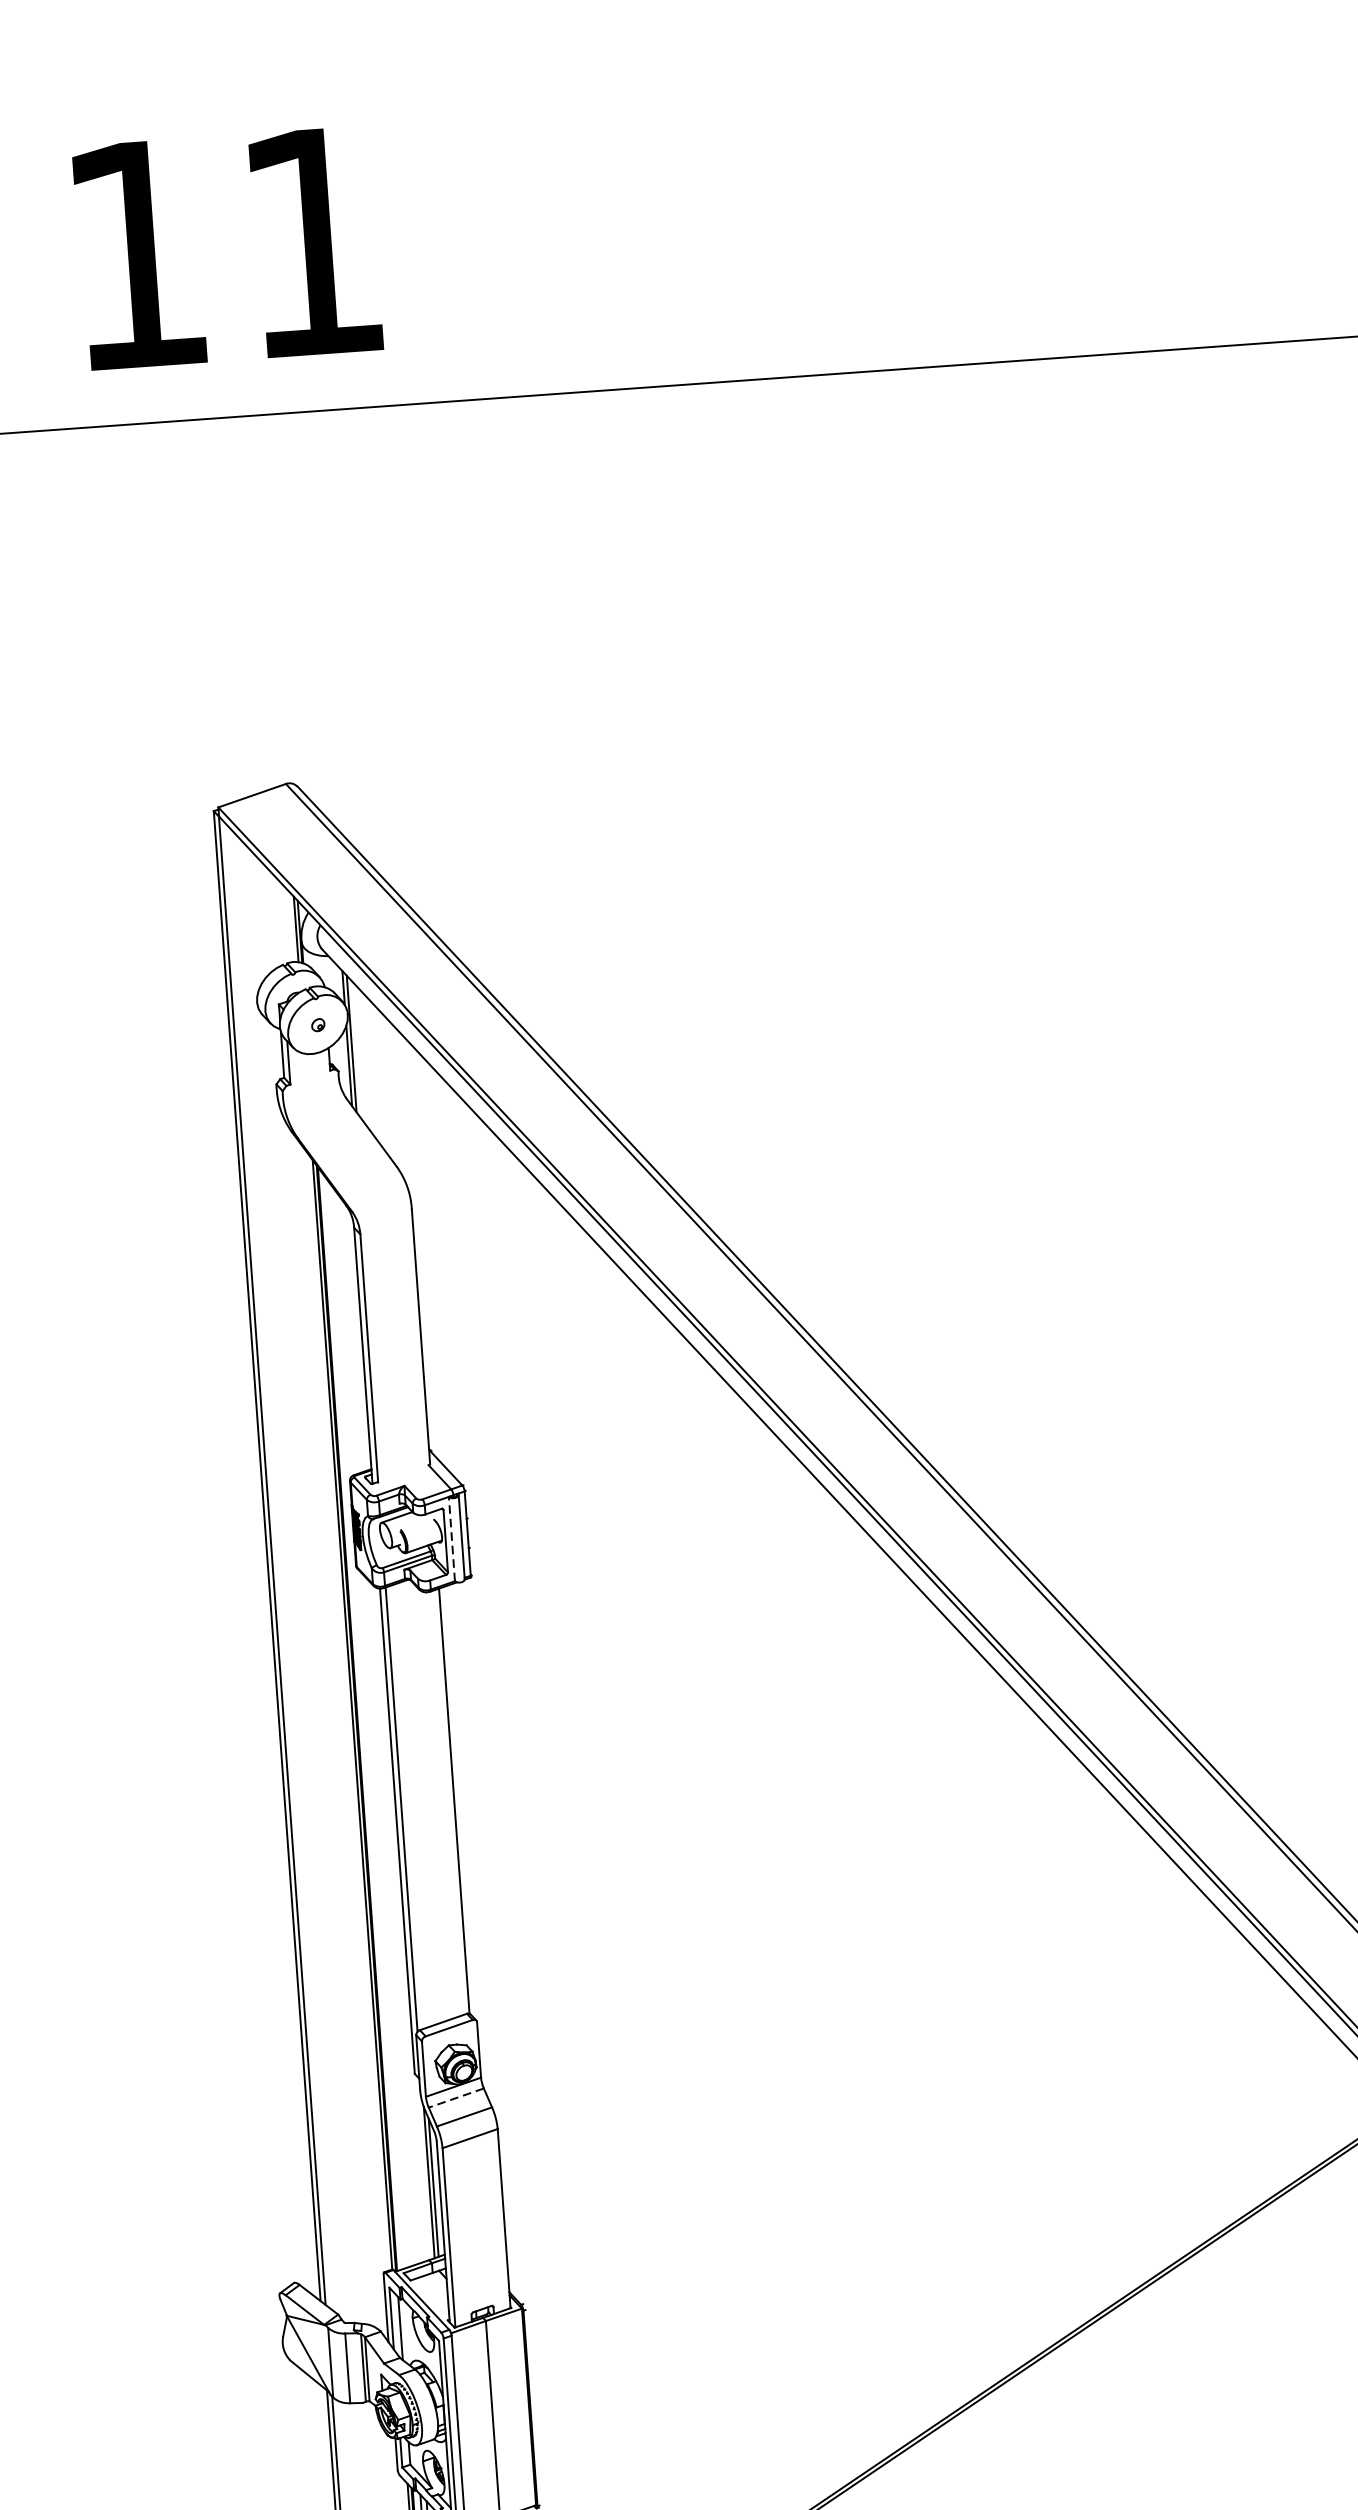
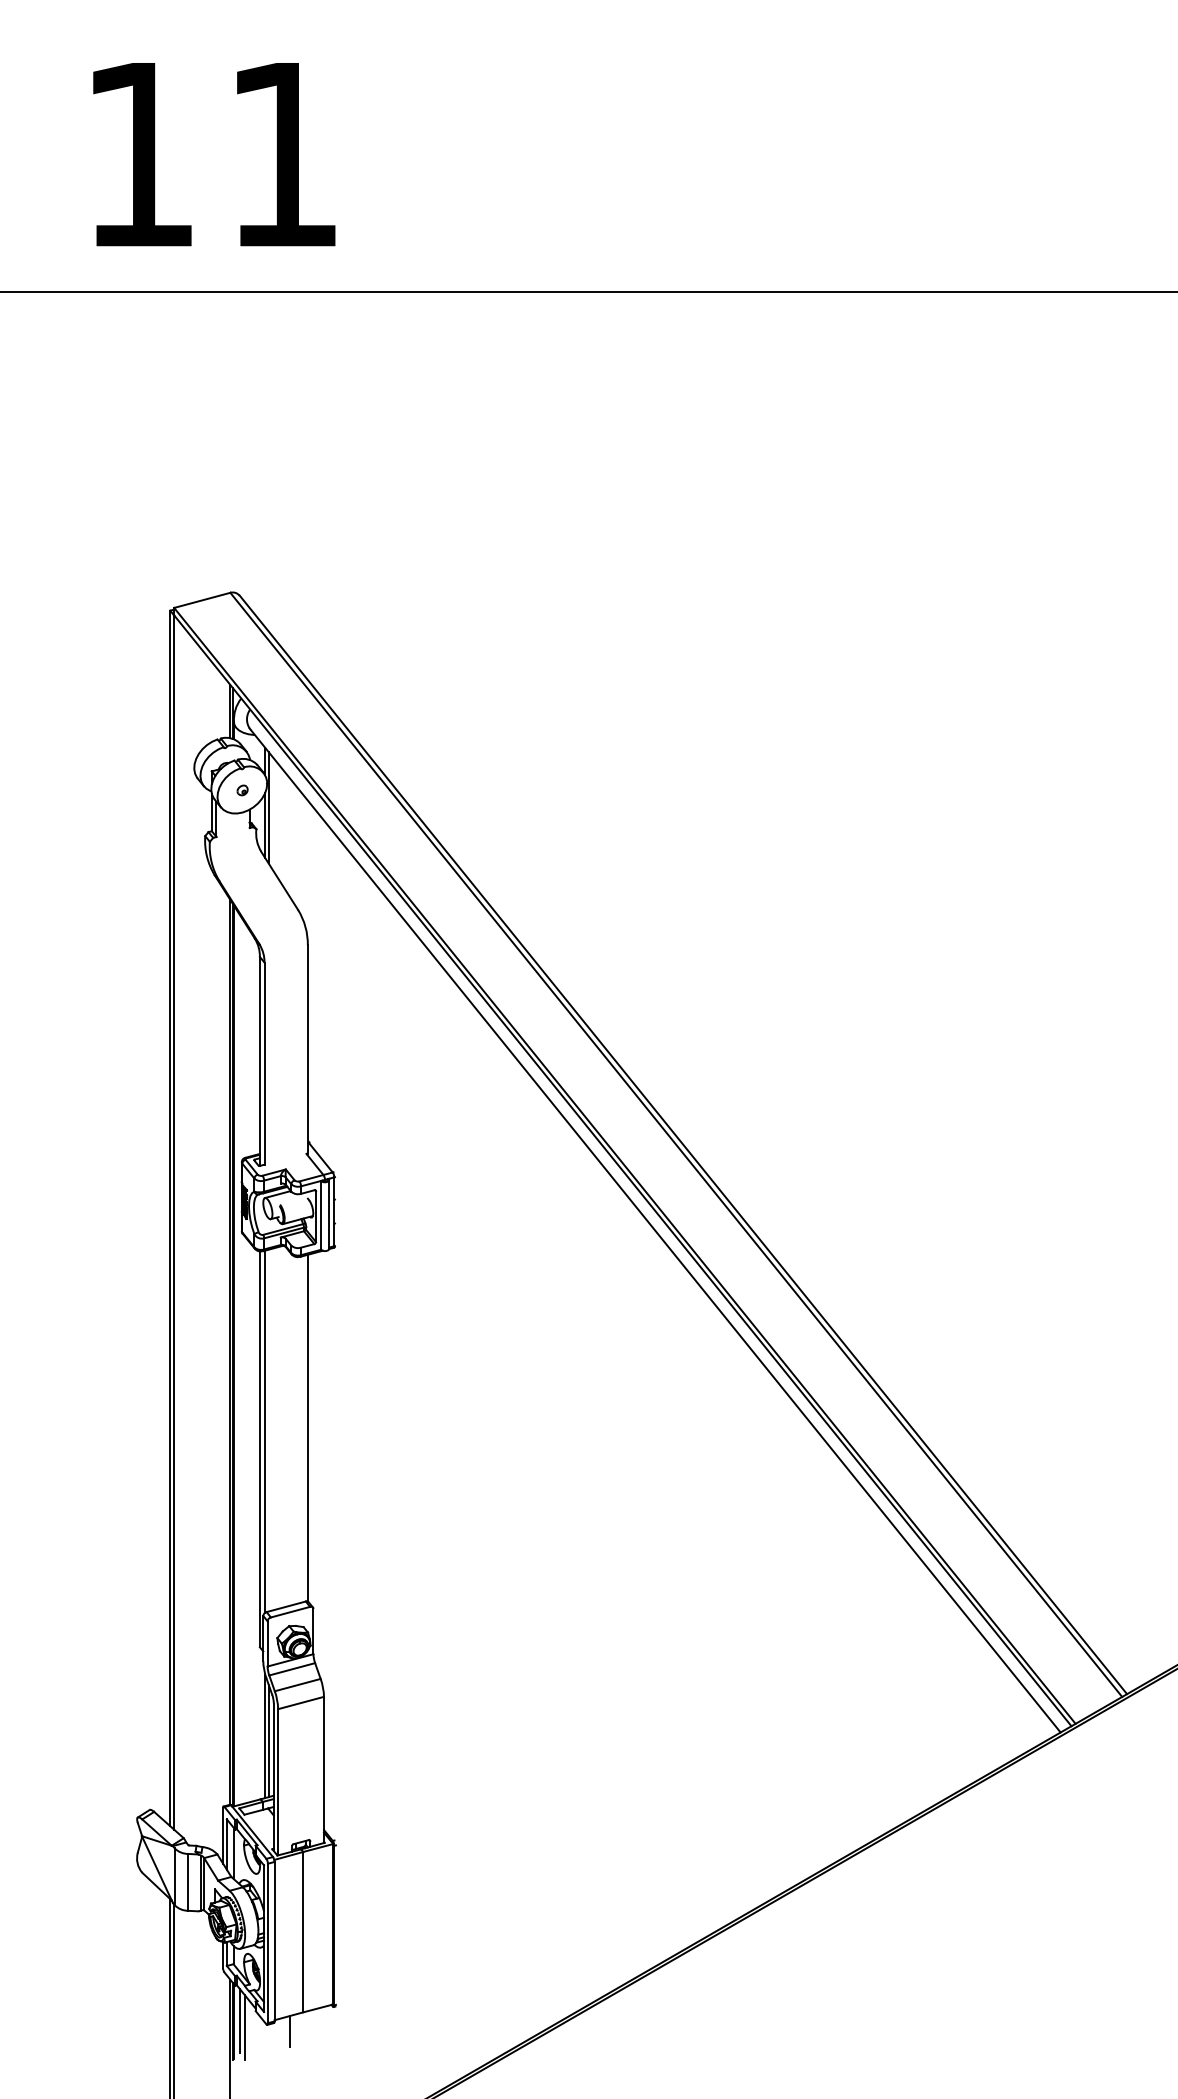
line: (452, 1538) -> (321, 1214), dashed -> solid
line: (456, 2098) -> (292, 1669), dashed -> solid

